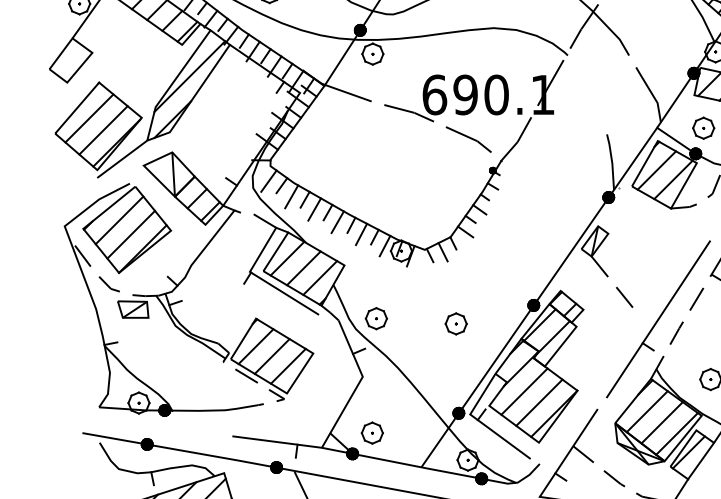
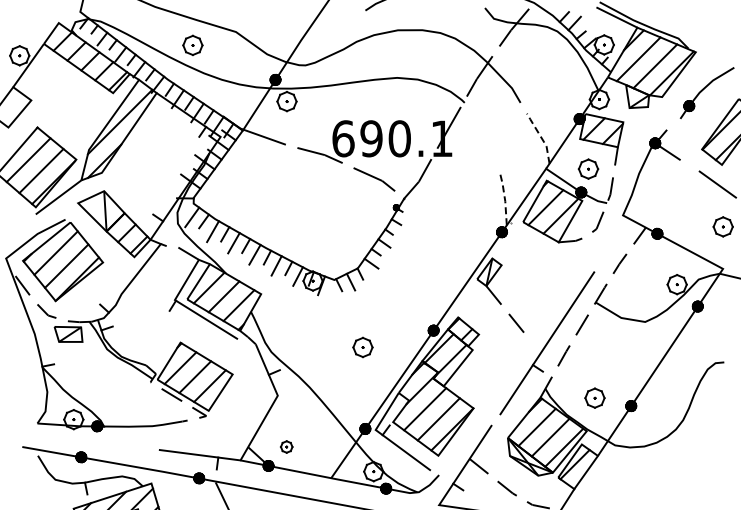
line: (650, 92) -> (540, 136), solid -> dashed
line: (612, 162) -> (505, 200), solid -> dashed
part: (375, 318) -> (289, 342), removed
part: (372, 432) -> (286, 446), size x0.6

